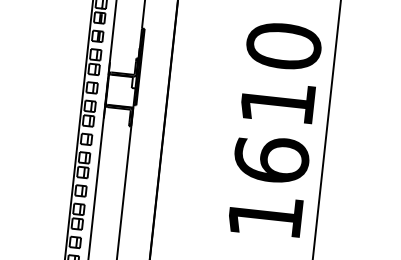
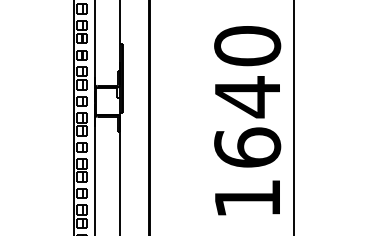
text: (277, 103) -> (247, 97), 1610 -> 1640

